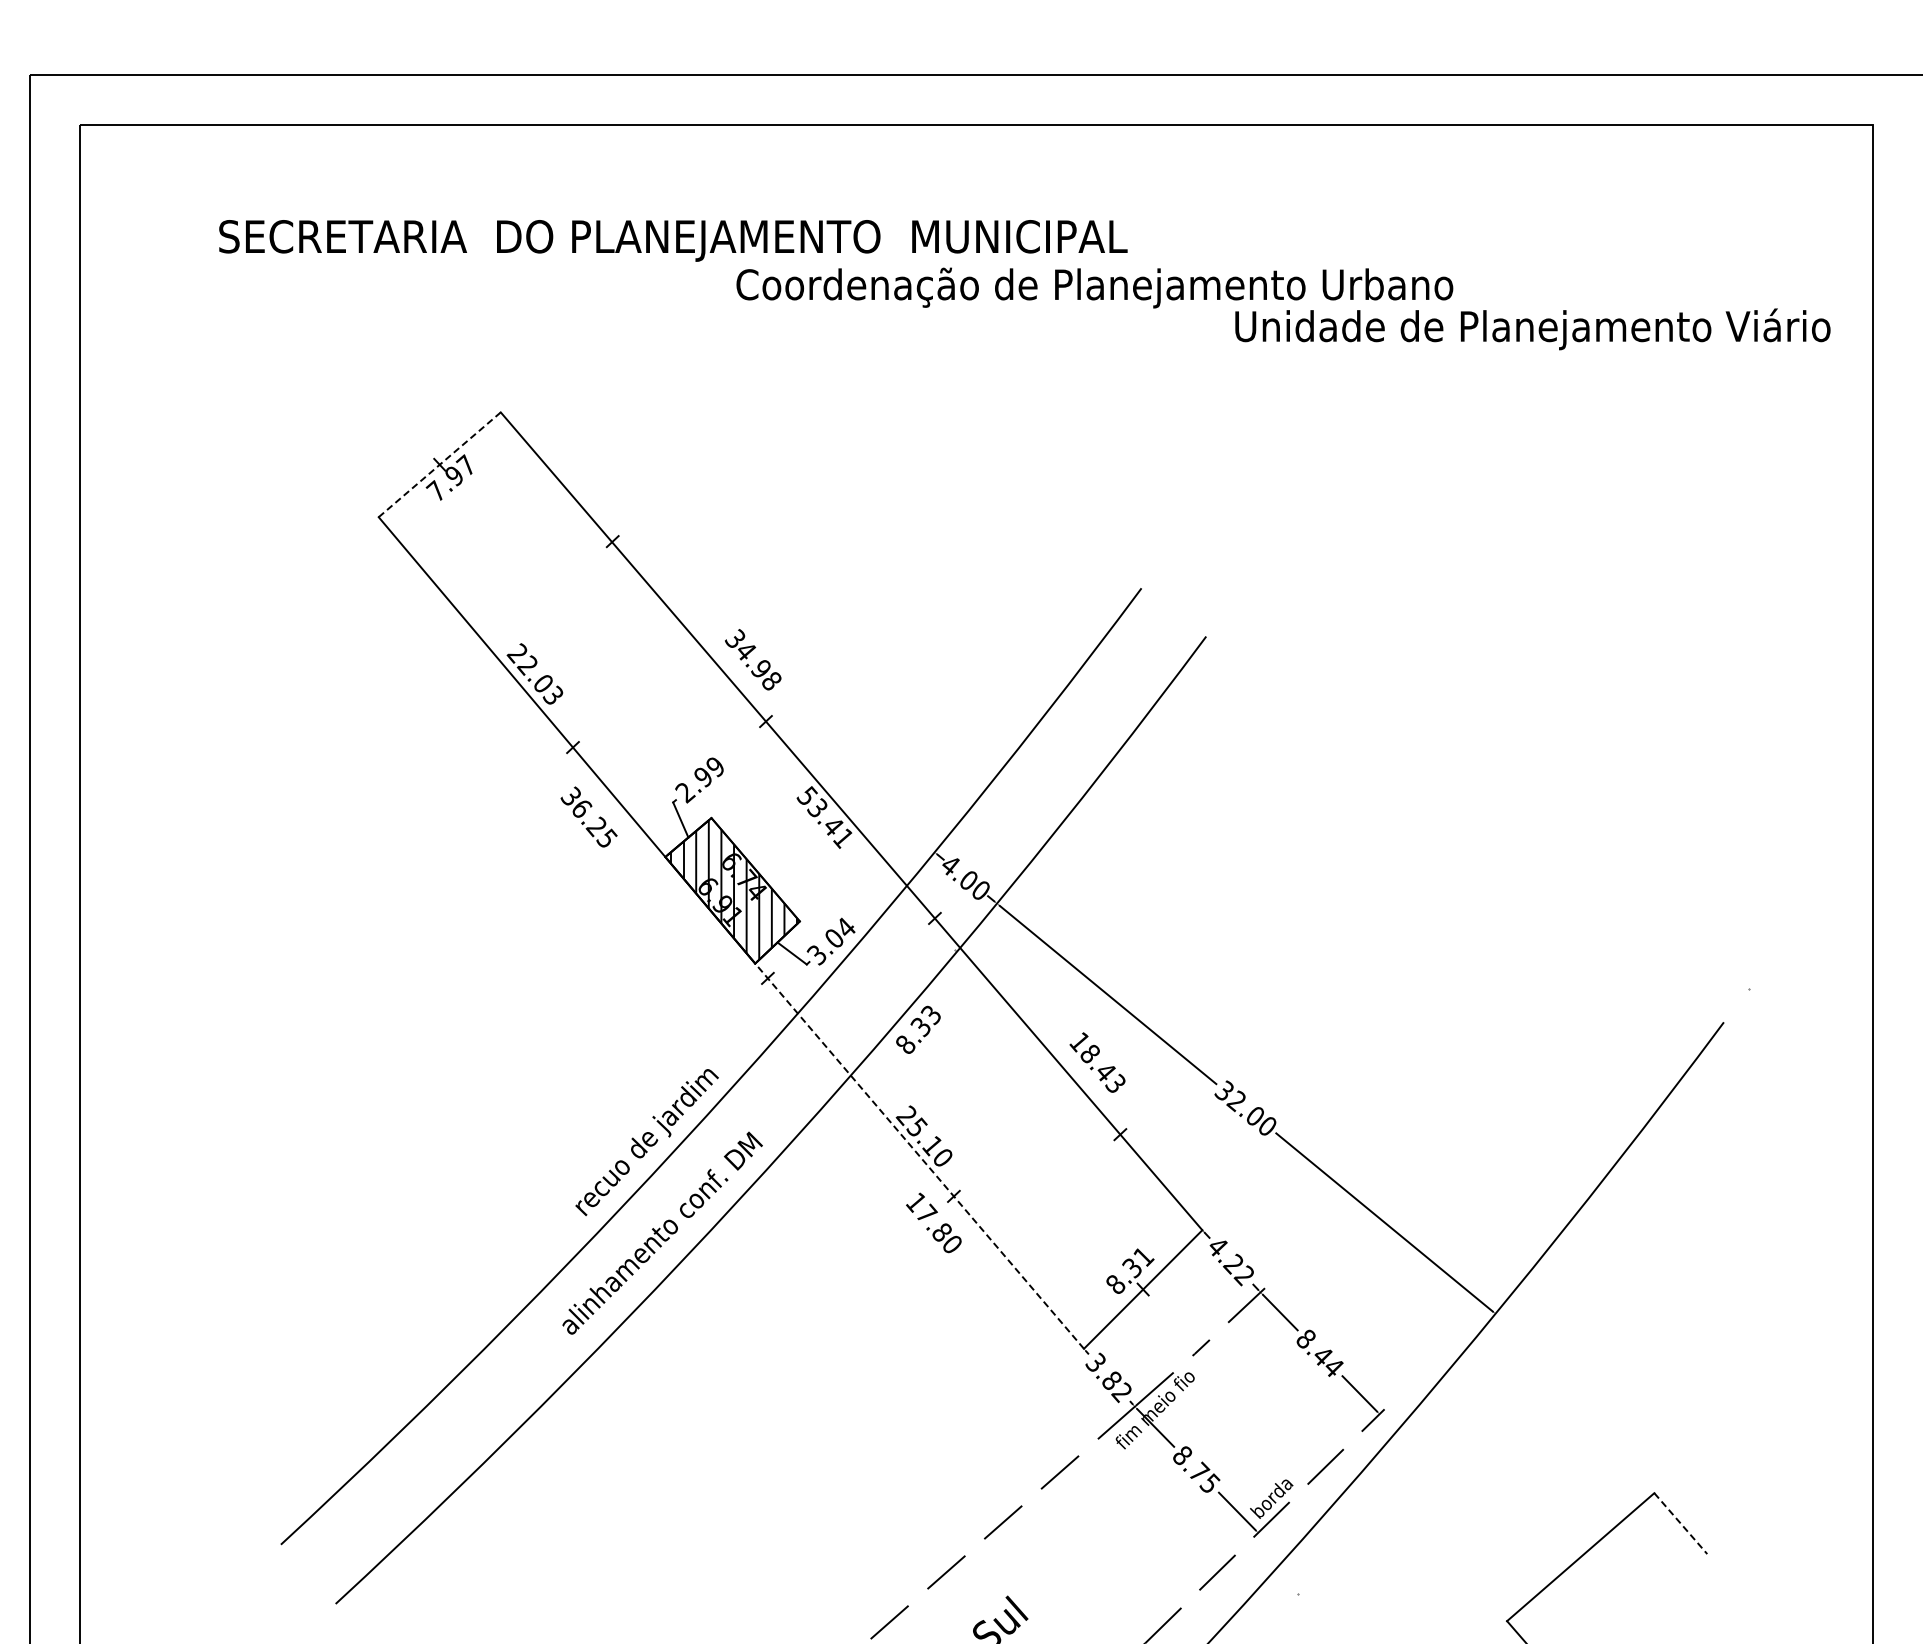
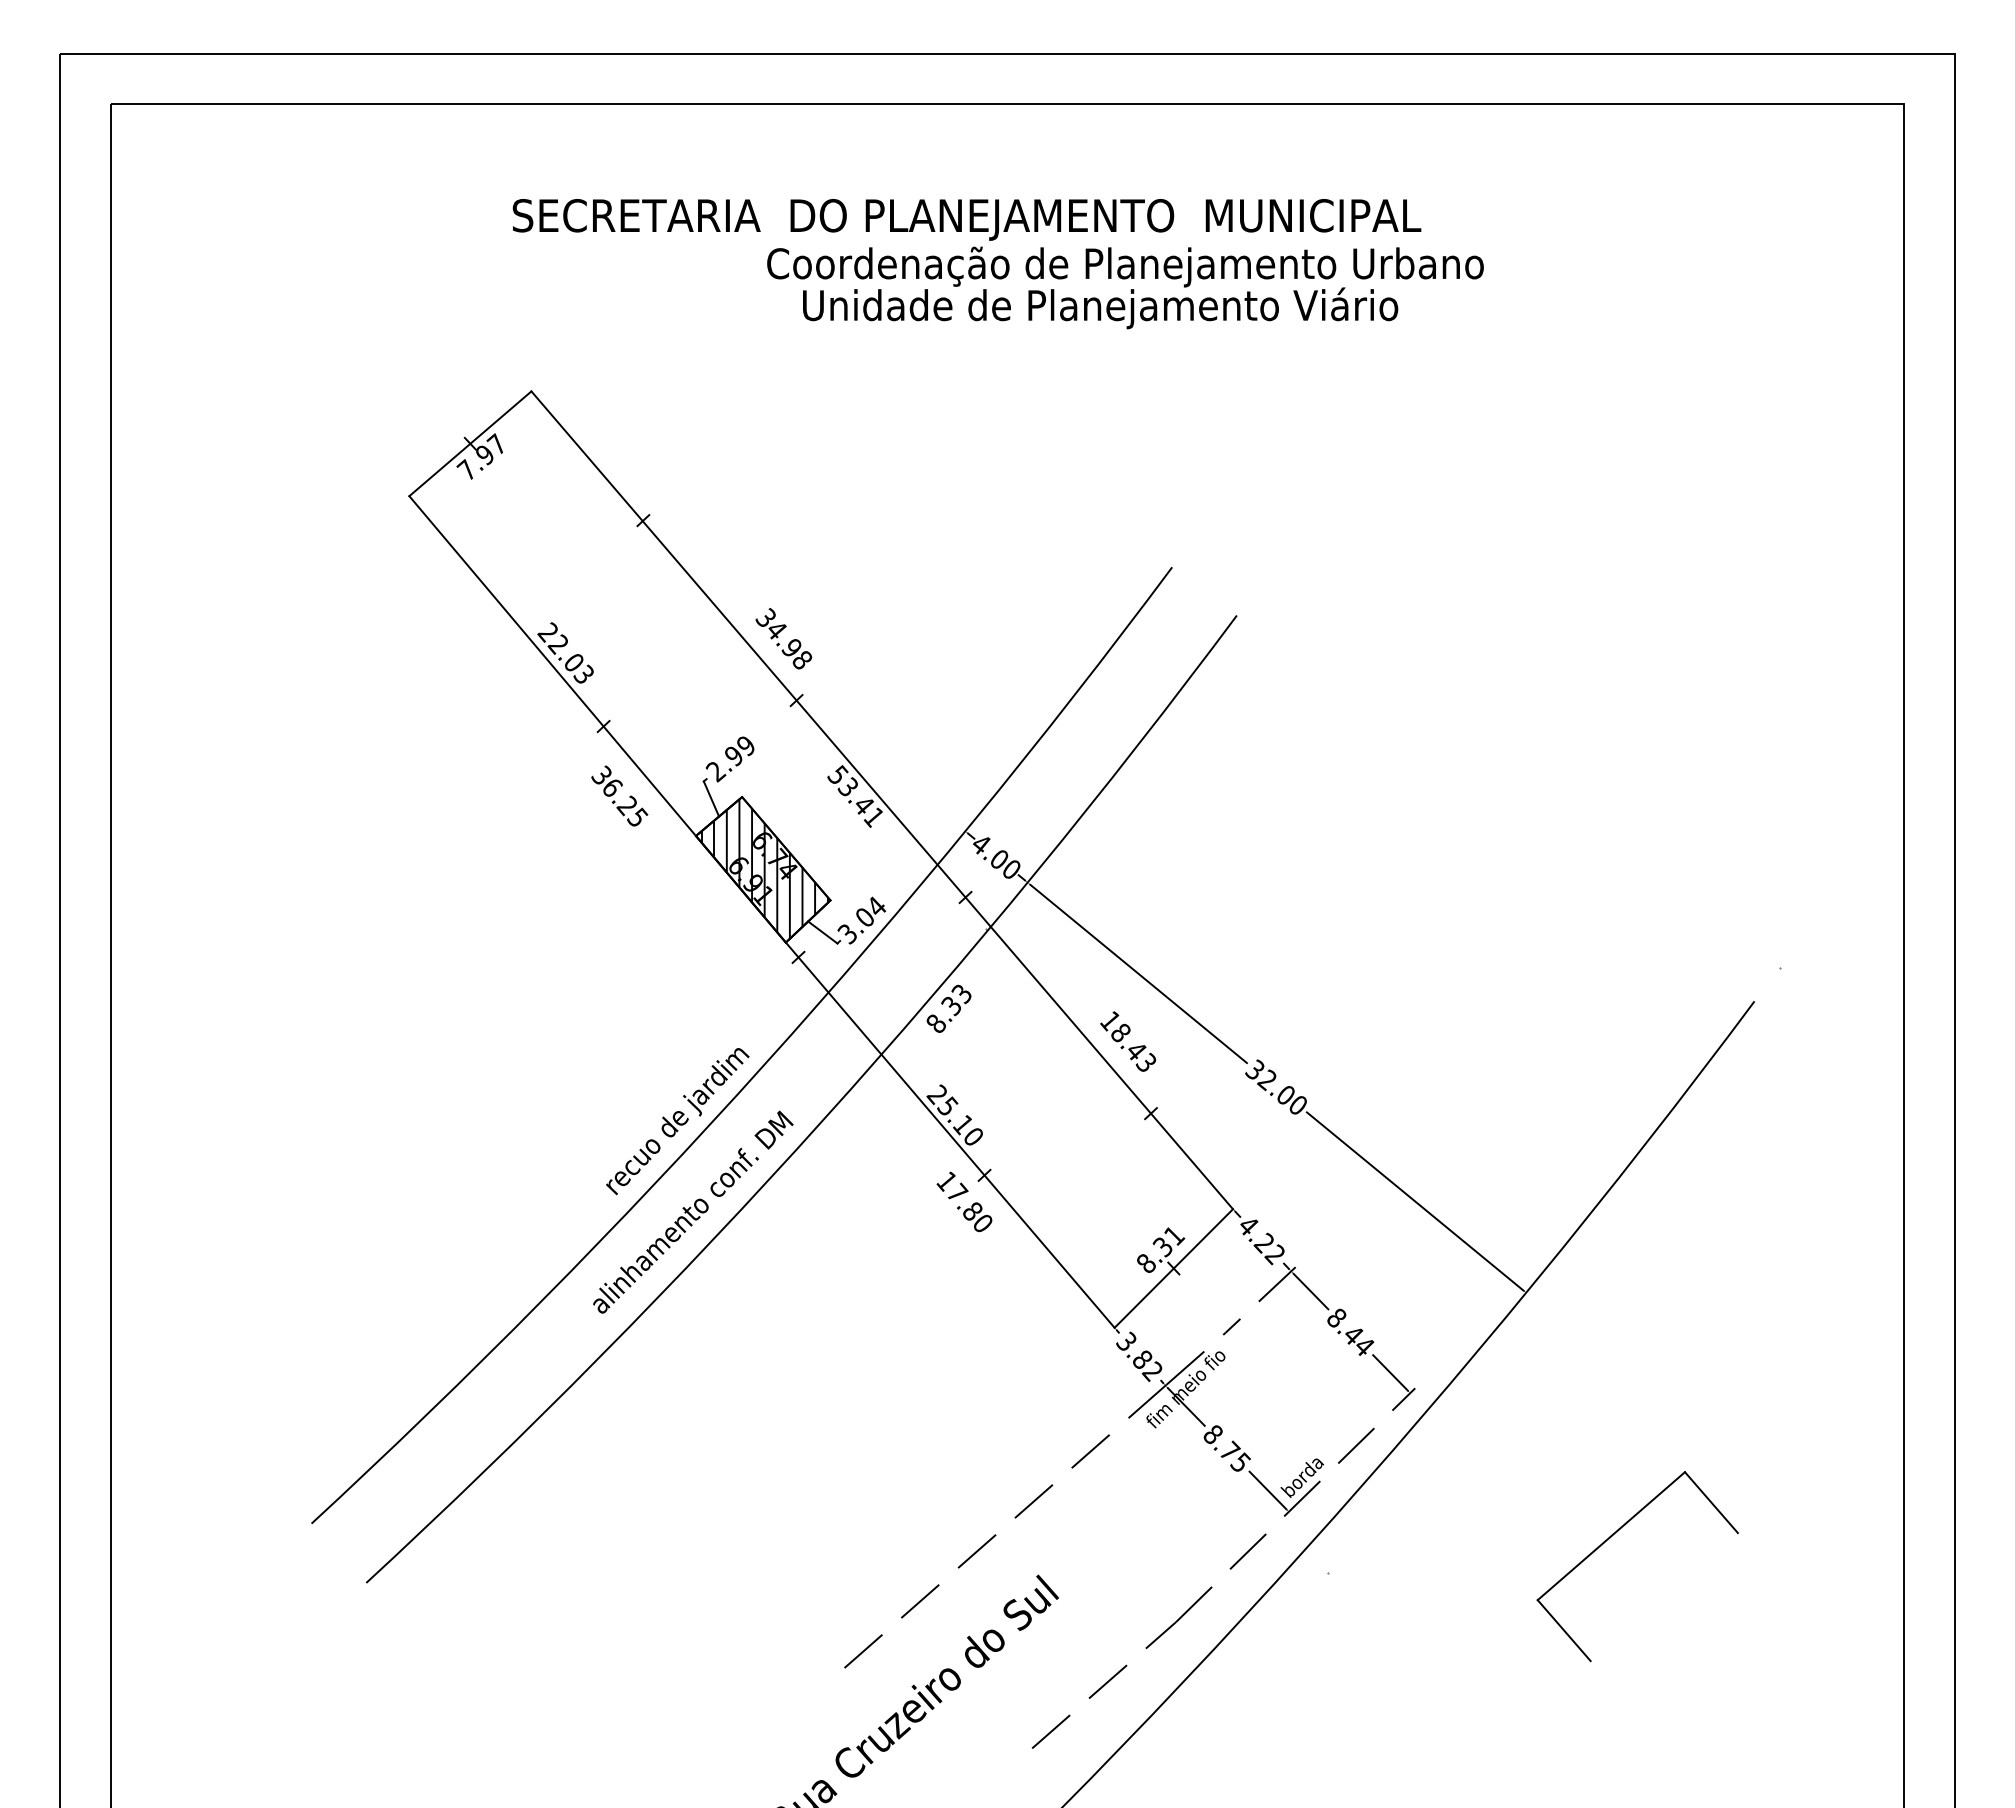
text: (672, 240) -> (966, 219), moved
text: (1532, 329) -> (1100, 308), moved
line: (439, 464) -> (470, 443), dashed -> solid
line: (918, 1155) -> (949, 1134), dashed -> solid
line: (1680, 1524) -> (1711, 1503), dashed -> solid

